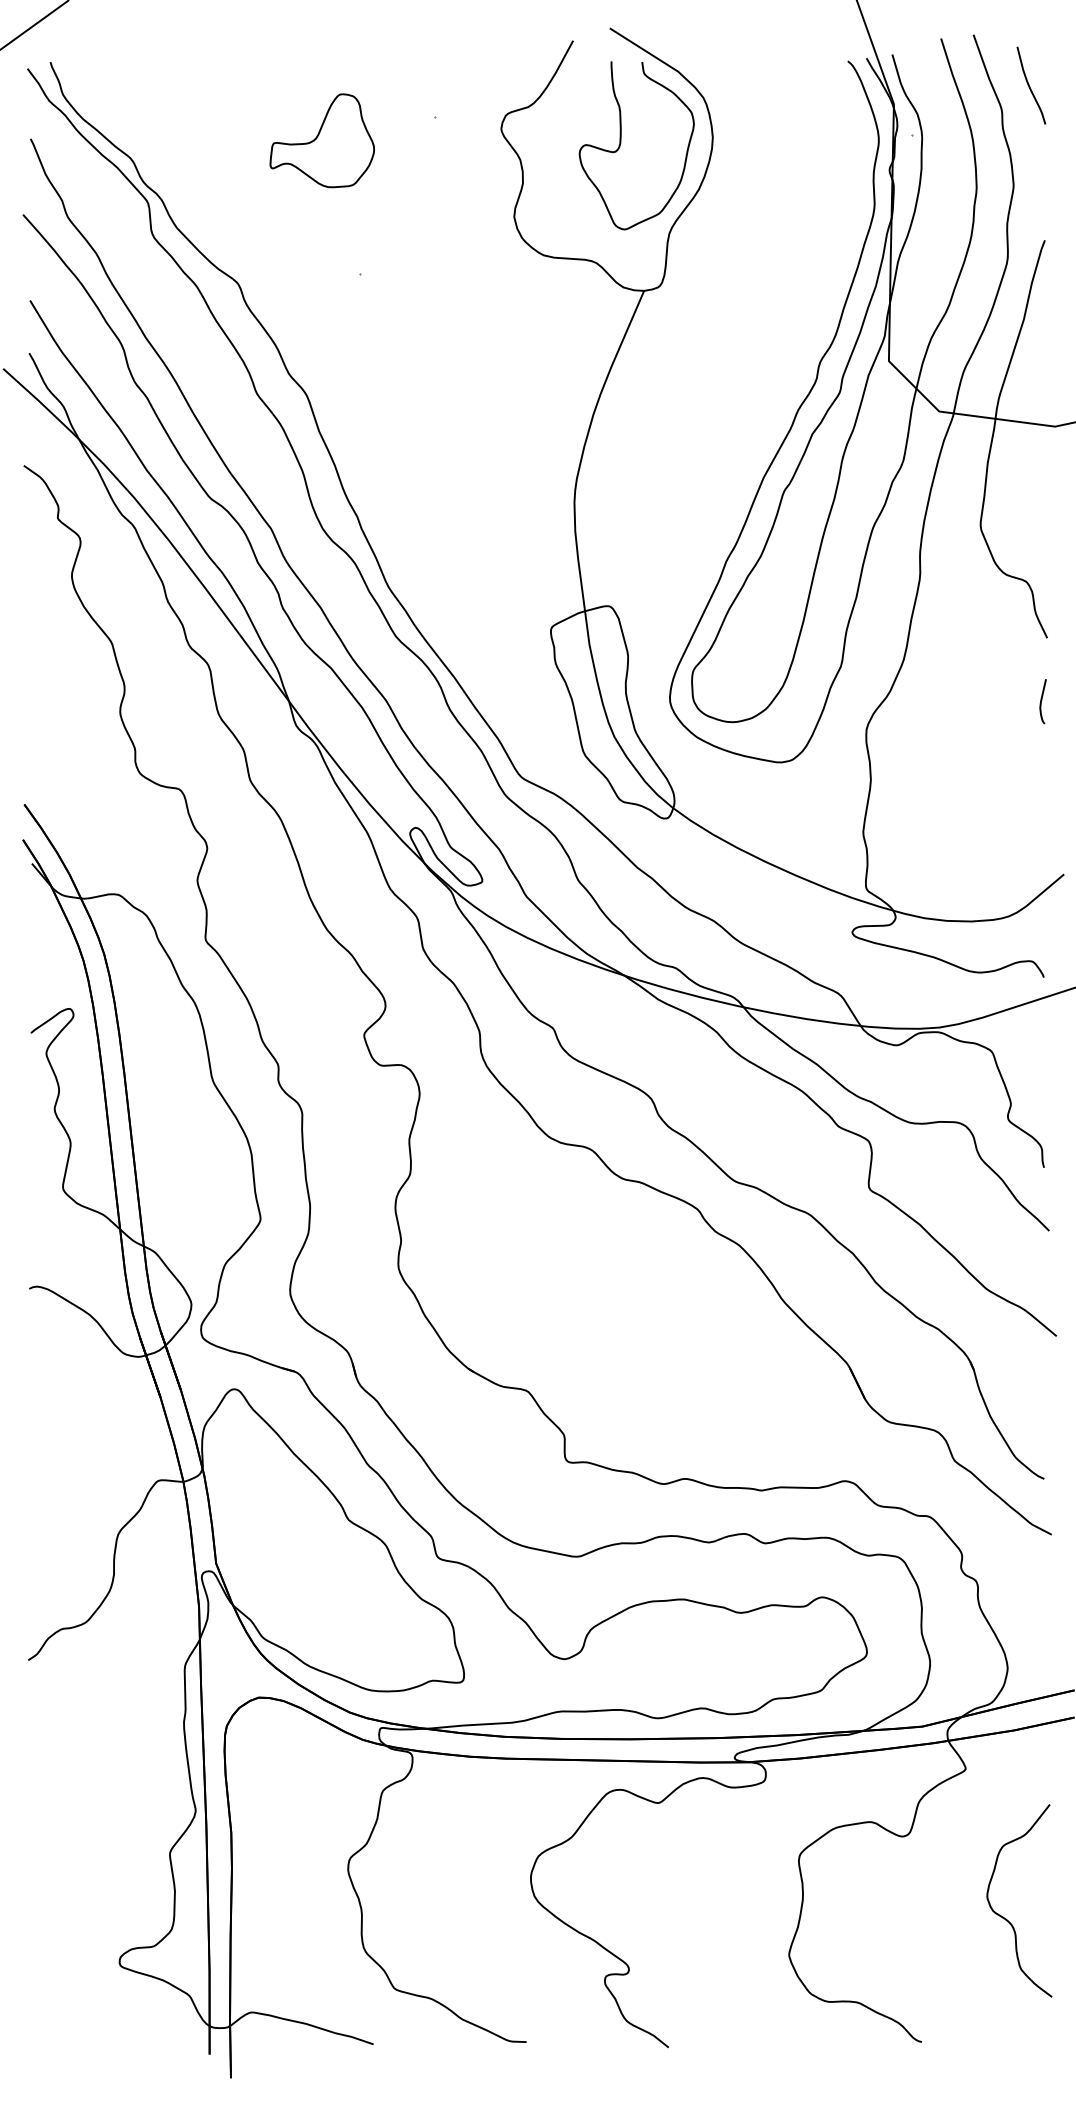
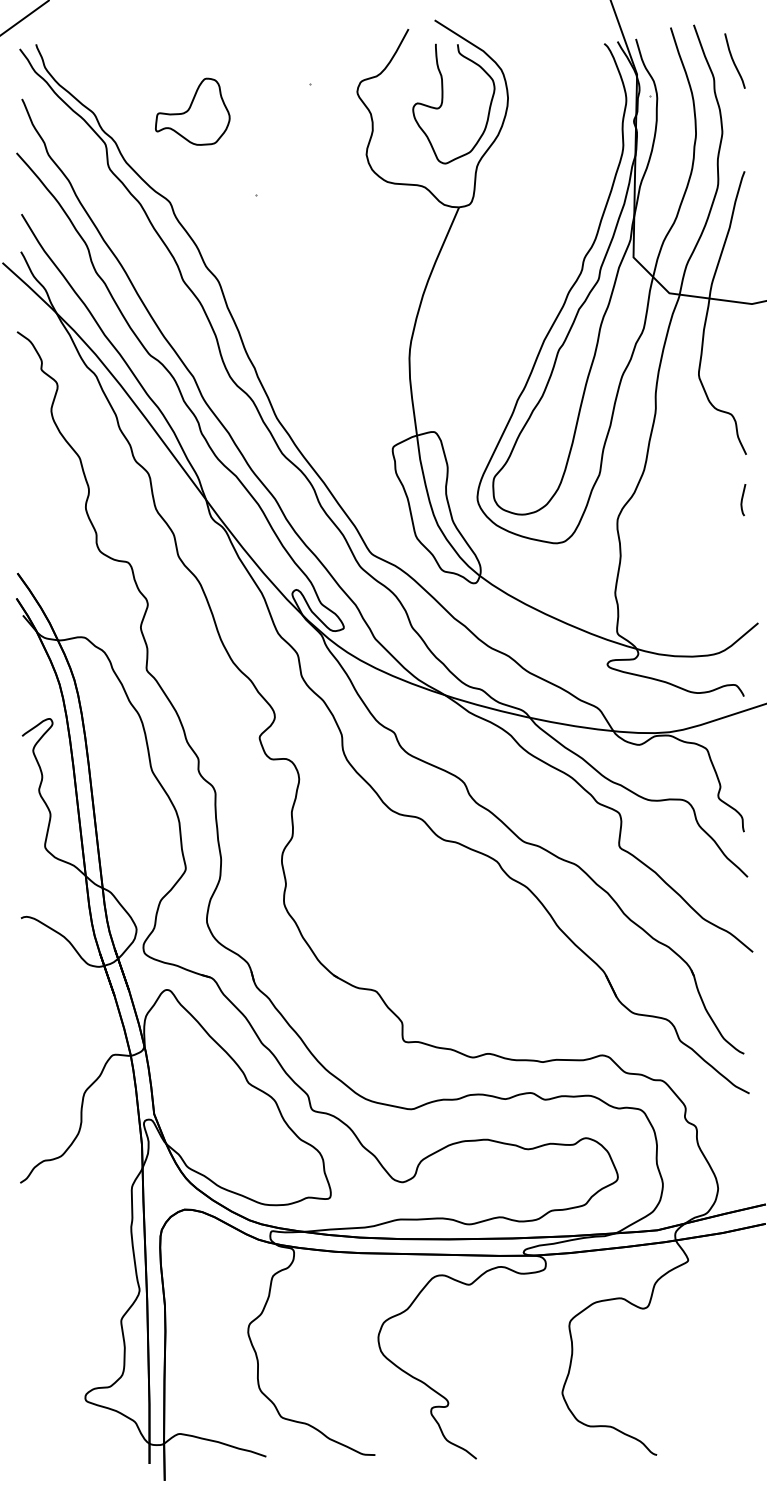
part: (321, 140) -> (192, 111), moved
curve: (1006, 1918) -> (717, 1367), removed

